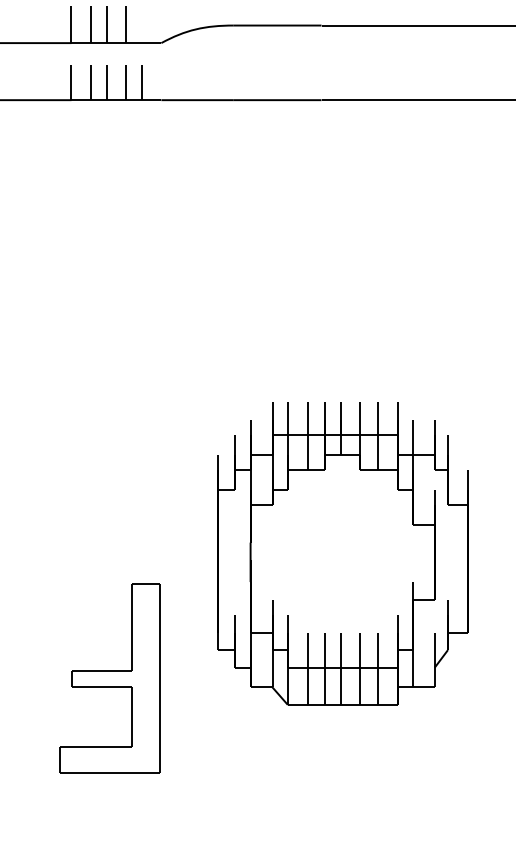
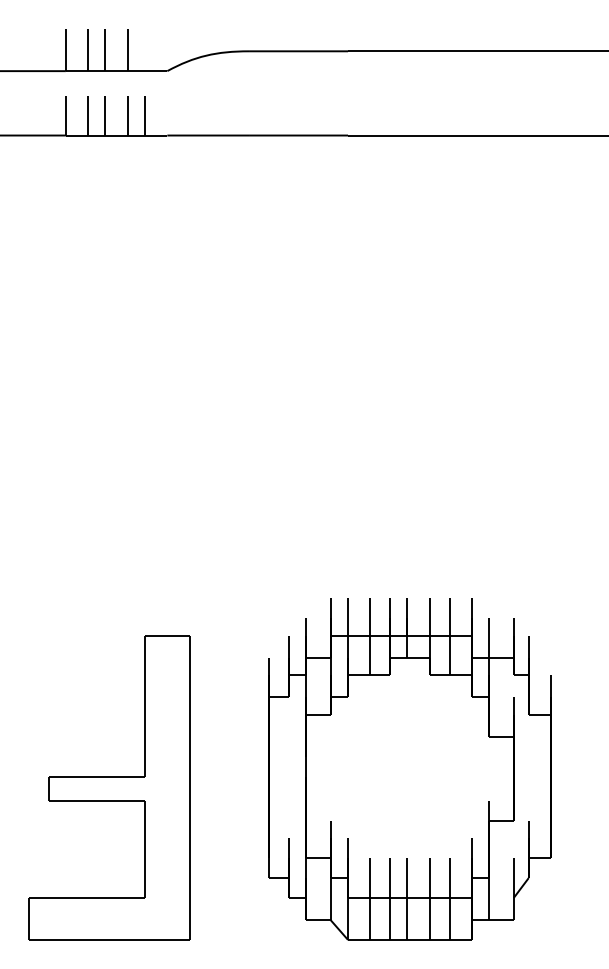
part: (342, 553) -> (409, 769), moved
part: (110, 677) -> (109, 787), size x1.43

